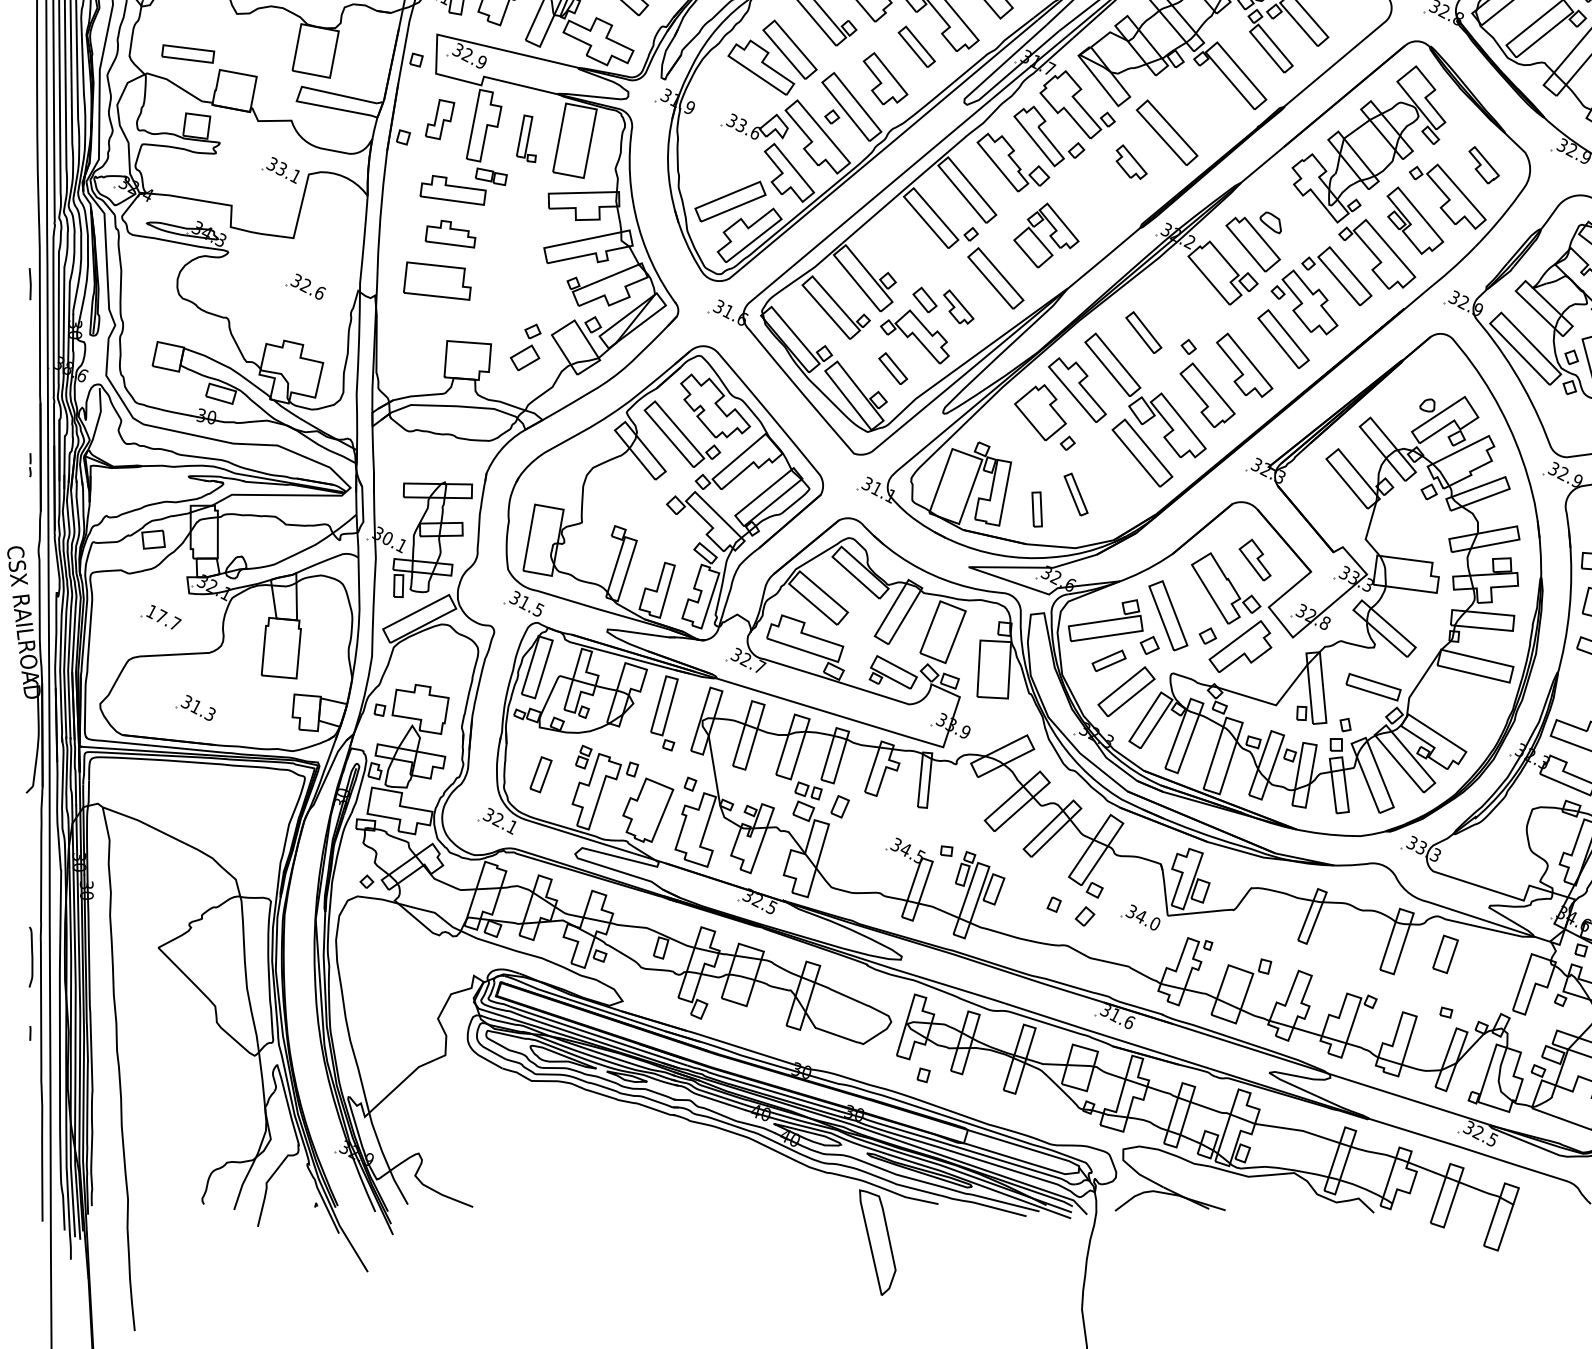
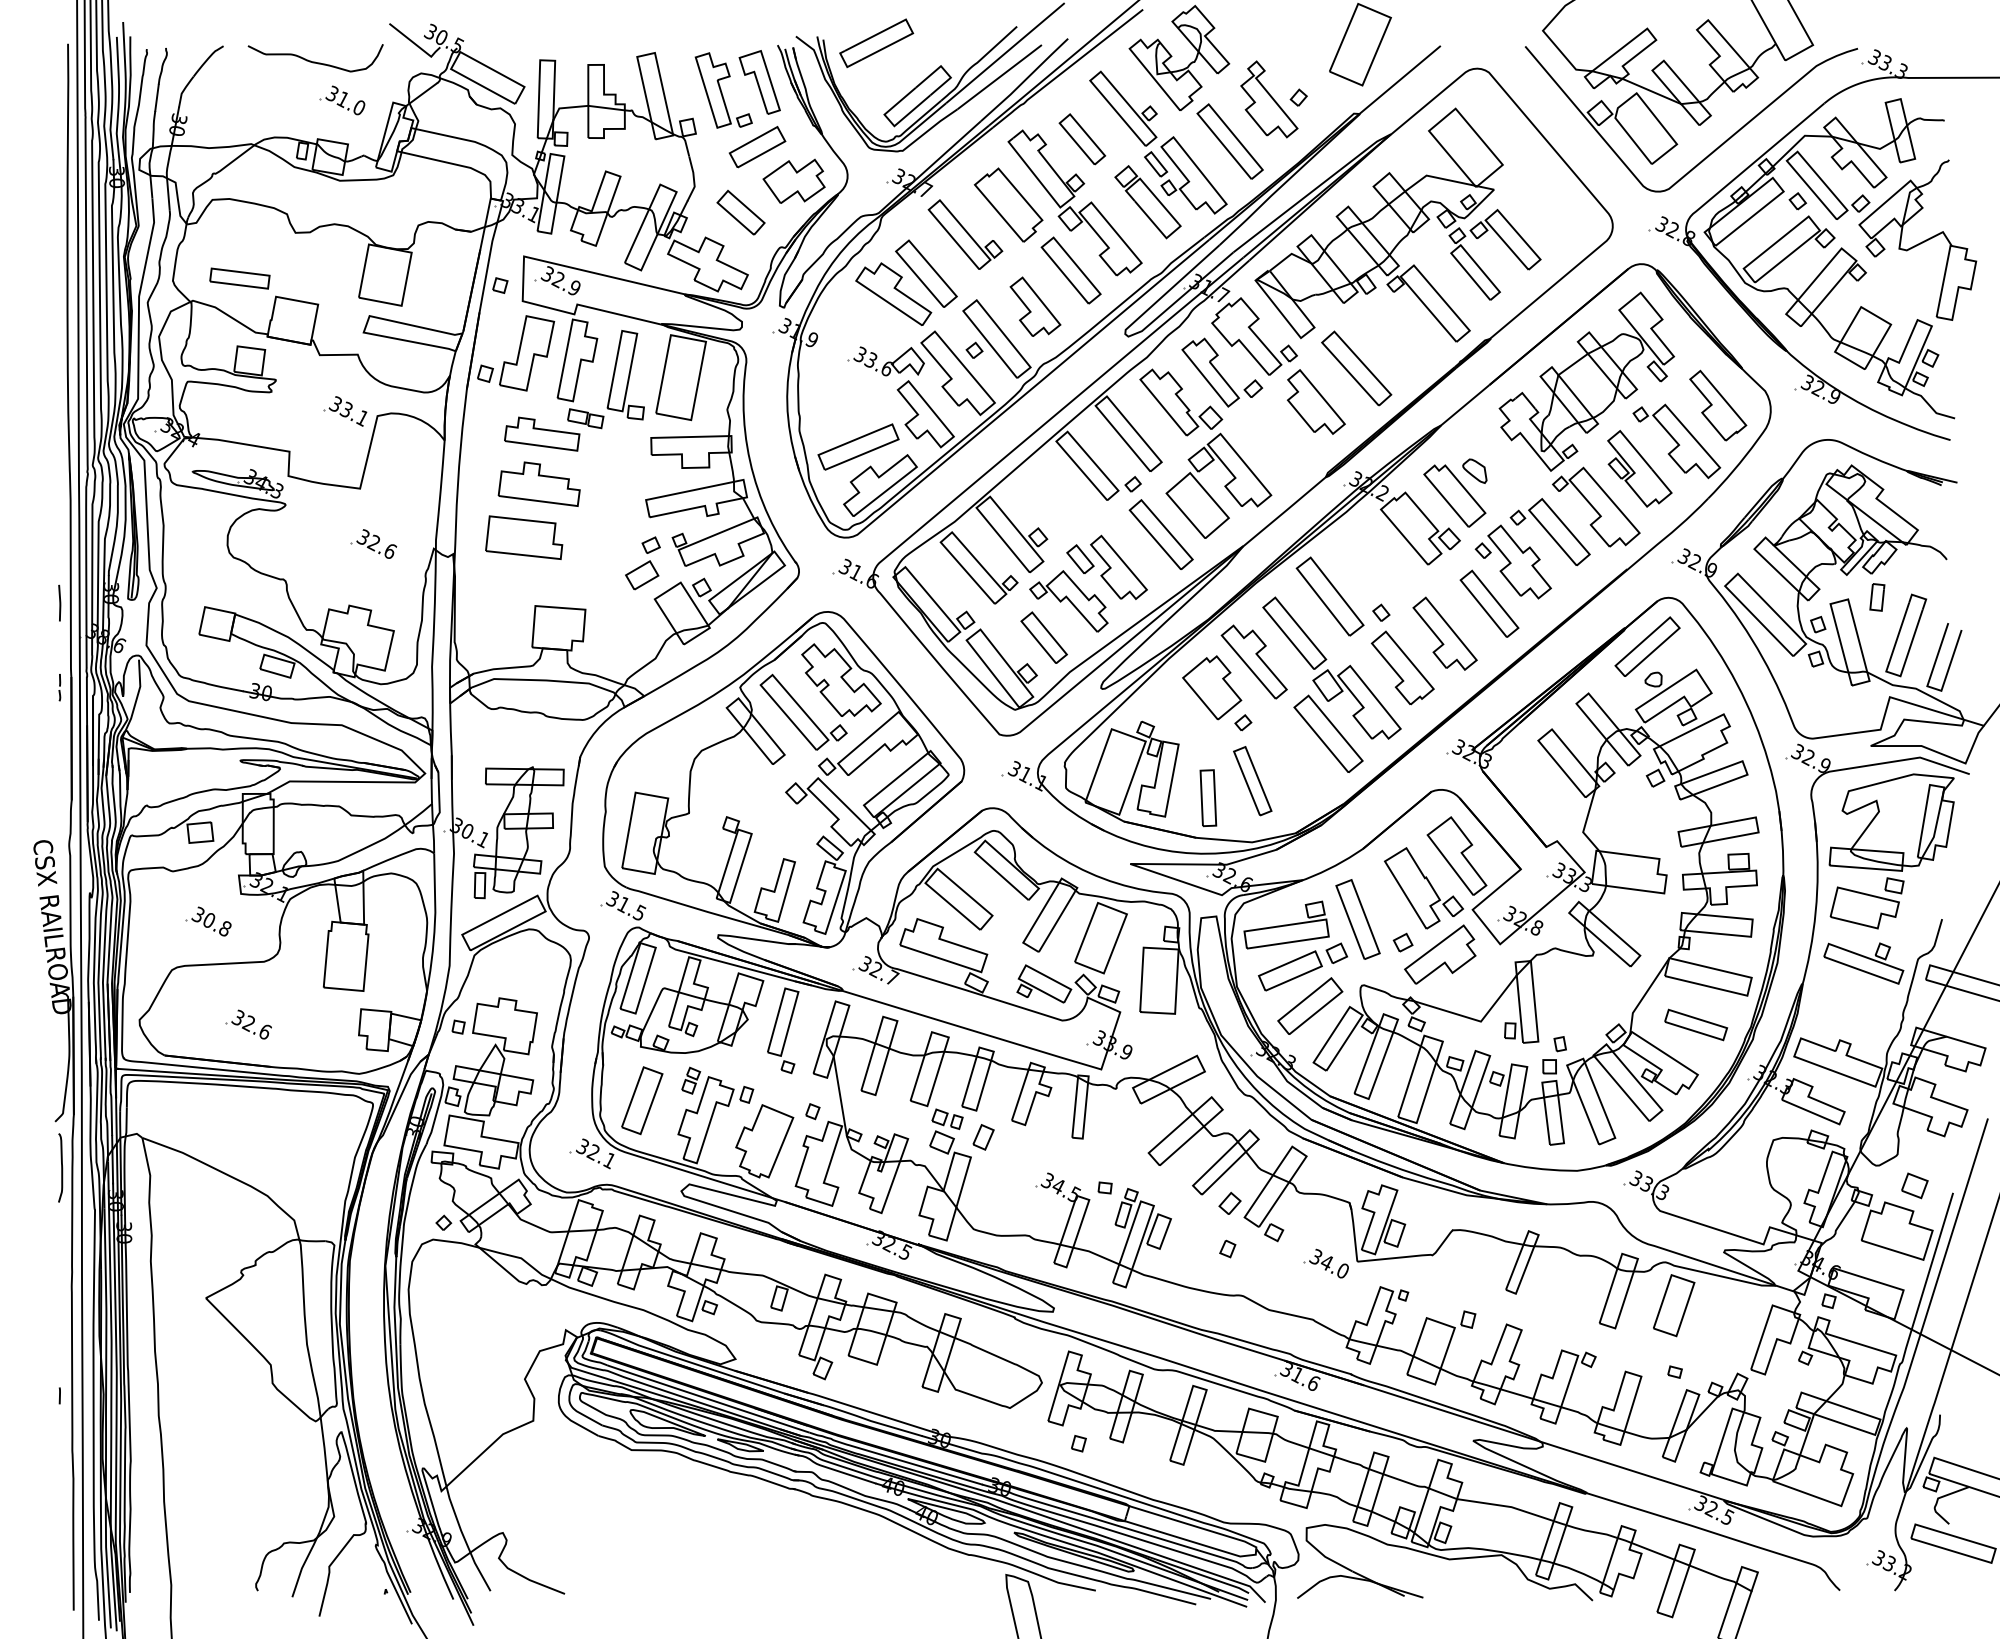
part: (916, 46) -> (1070, 270), size x1.43
part: (440, 119) -> (527, 353), size x1.67
part: (526, 138) -> (625, 375), size x1.67
part: (1131, 161) -> (1315, 401), size x1.67
part: (1484, 165) -> (1718, 405), size x1.67
part: (449, 233) -> (538, 483), size x1.43
part: (1046, 235) -> (1218, 485), size x1.43
line: (30, 283) -> (59, 602), moved
part: (958, 306) -> (1118, 566), size x1.67
part: (1143, 332) -> (1329, 596), size x1.67
part: (525, 347) -> (642, 563), moved
part: (892, 368) -> (1043, 637), size x1.43
part: (1422, 376) -> (1647, 646), added
part: (30, 465) -> (59, 687), moved
part: (1075, 494) -> (1252, 781), size x1.43
part: (1037, 509) -> (1208, 798), size x1.43
part: (1254, 559) -> (1456, 855), size x1.67
text: (163, 617) -> (211, 921), 17.7 -> 30.8
part: (1109, 660) -> (1290, 970), size x1.67
part: (1373, 686) -> (1696, 1024), moved
text: (202, 710) -> (256, 1027), 31.3 -> 32.6
part: (541, 774) -> (642, 1100), size x1.67
part: (1084, 915) -> (1229, 1202), moved
part: (1445, 954) -> (1674, 1305), size x1.43
curve: (31, 956) -> (61, 1167), moved

